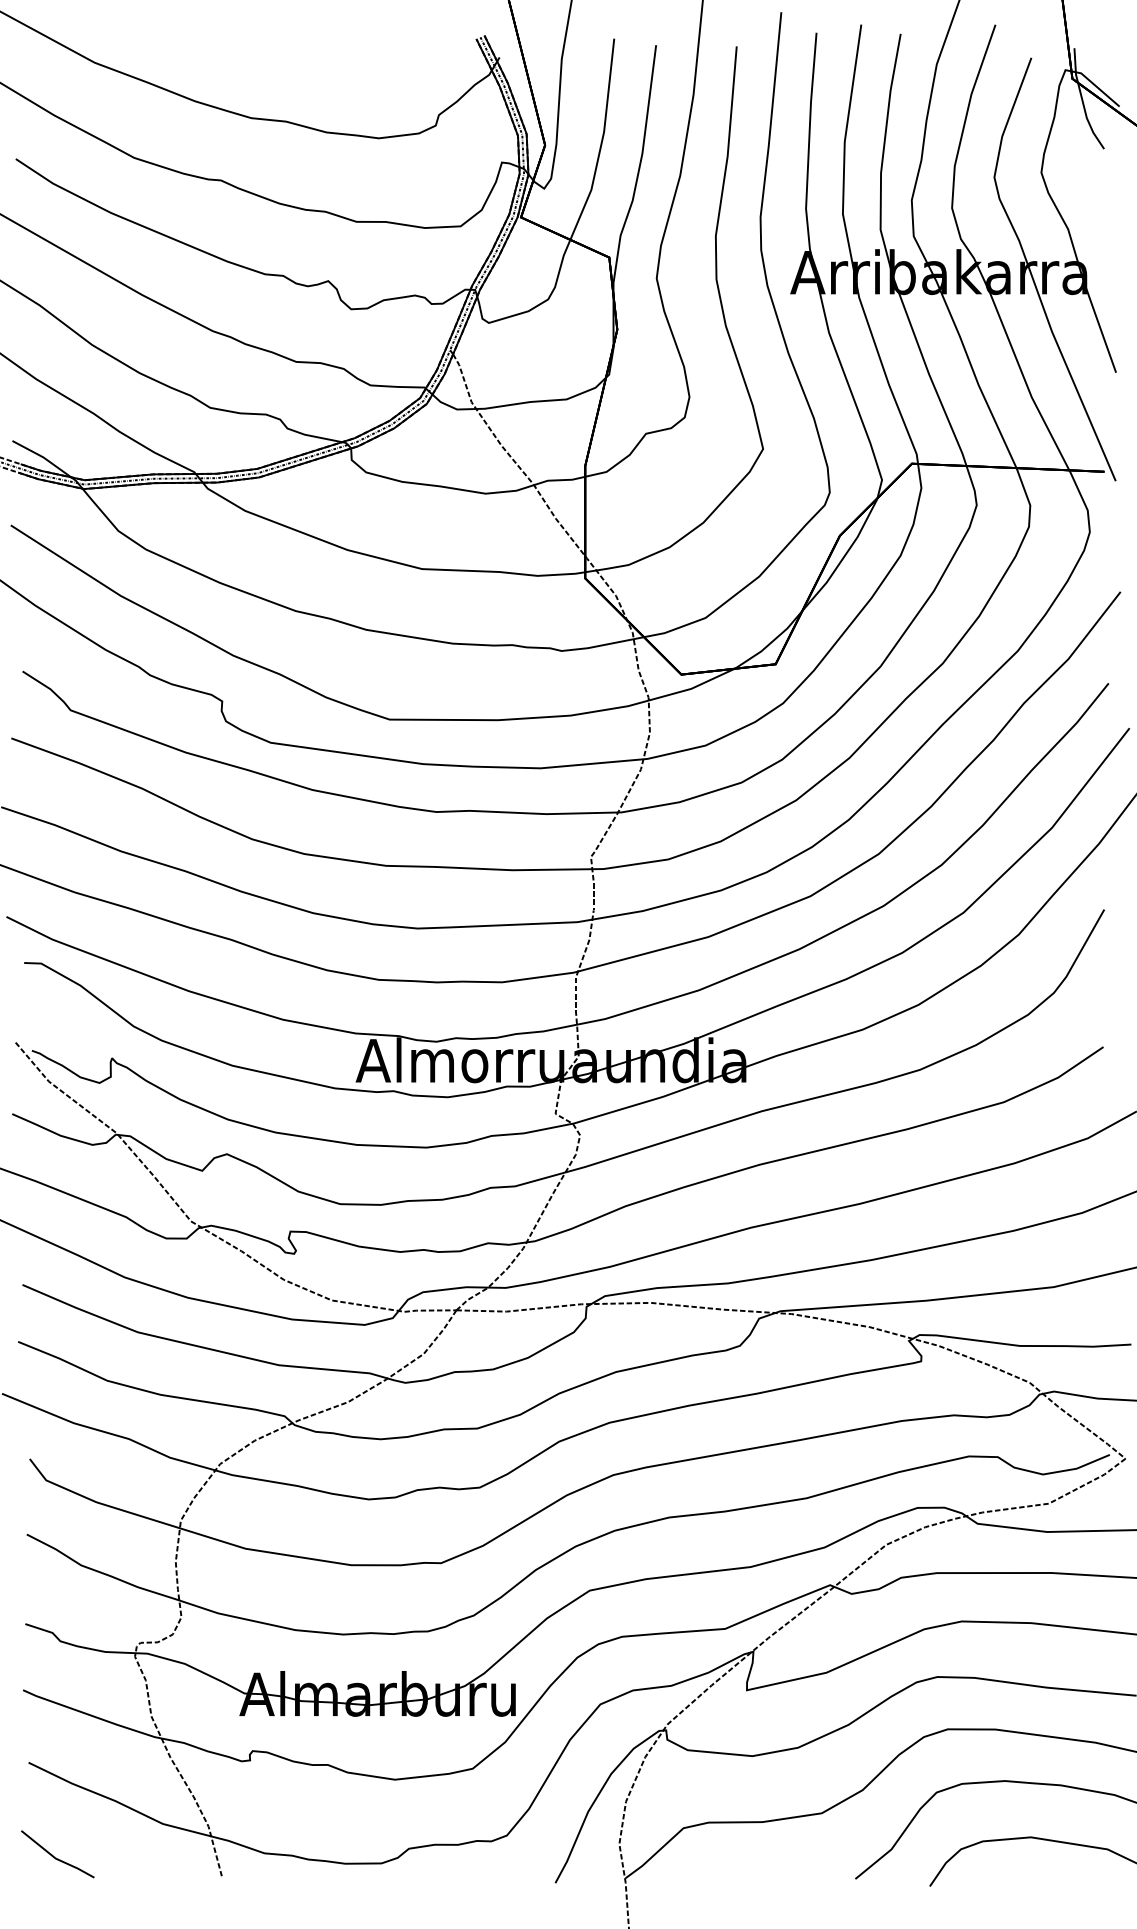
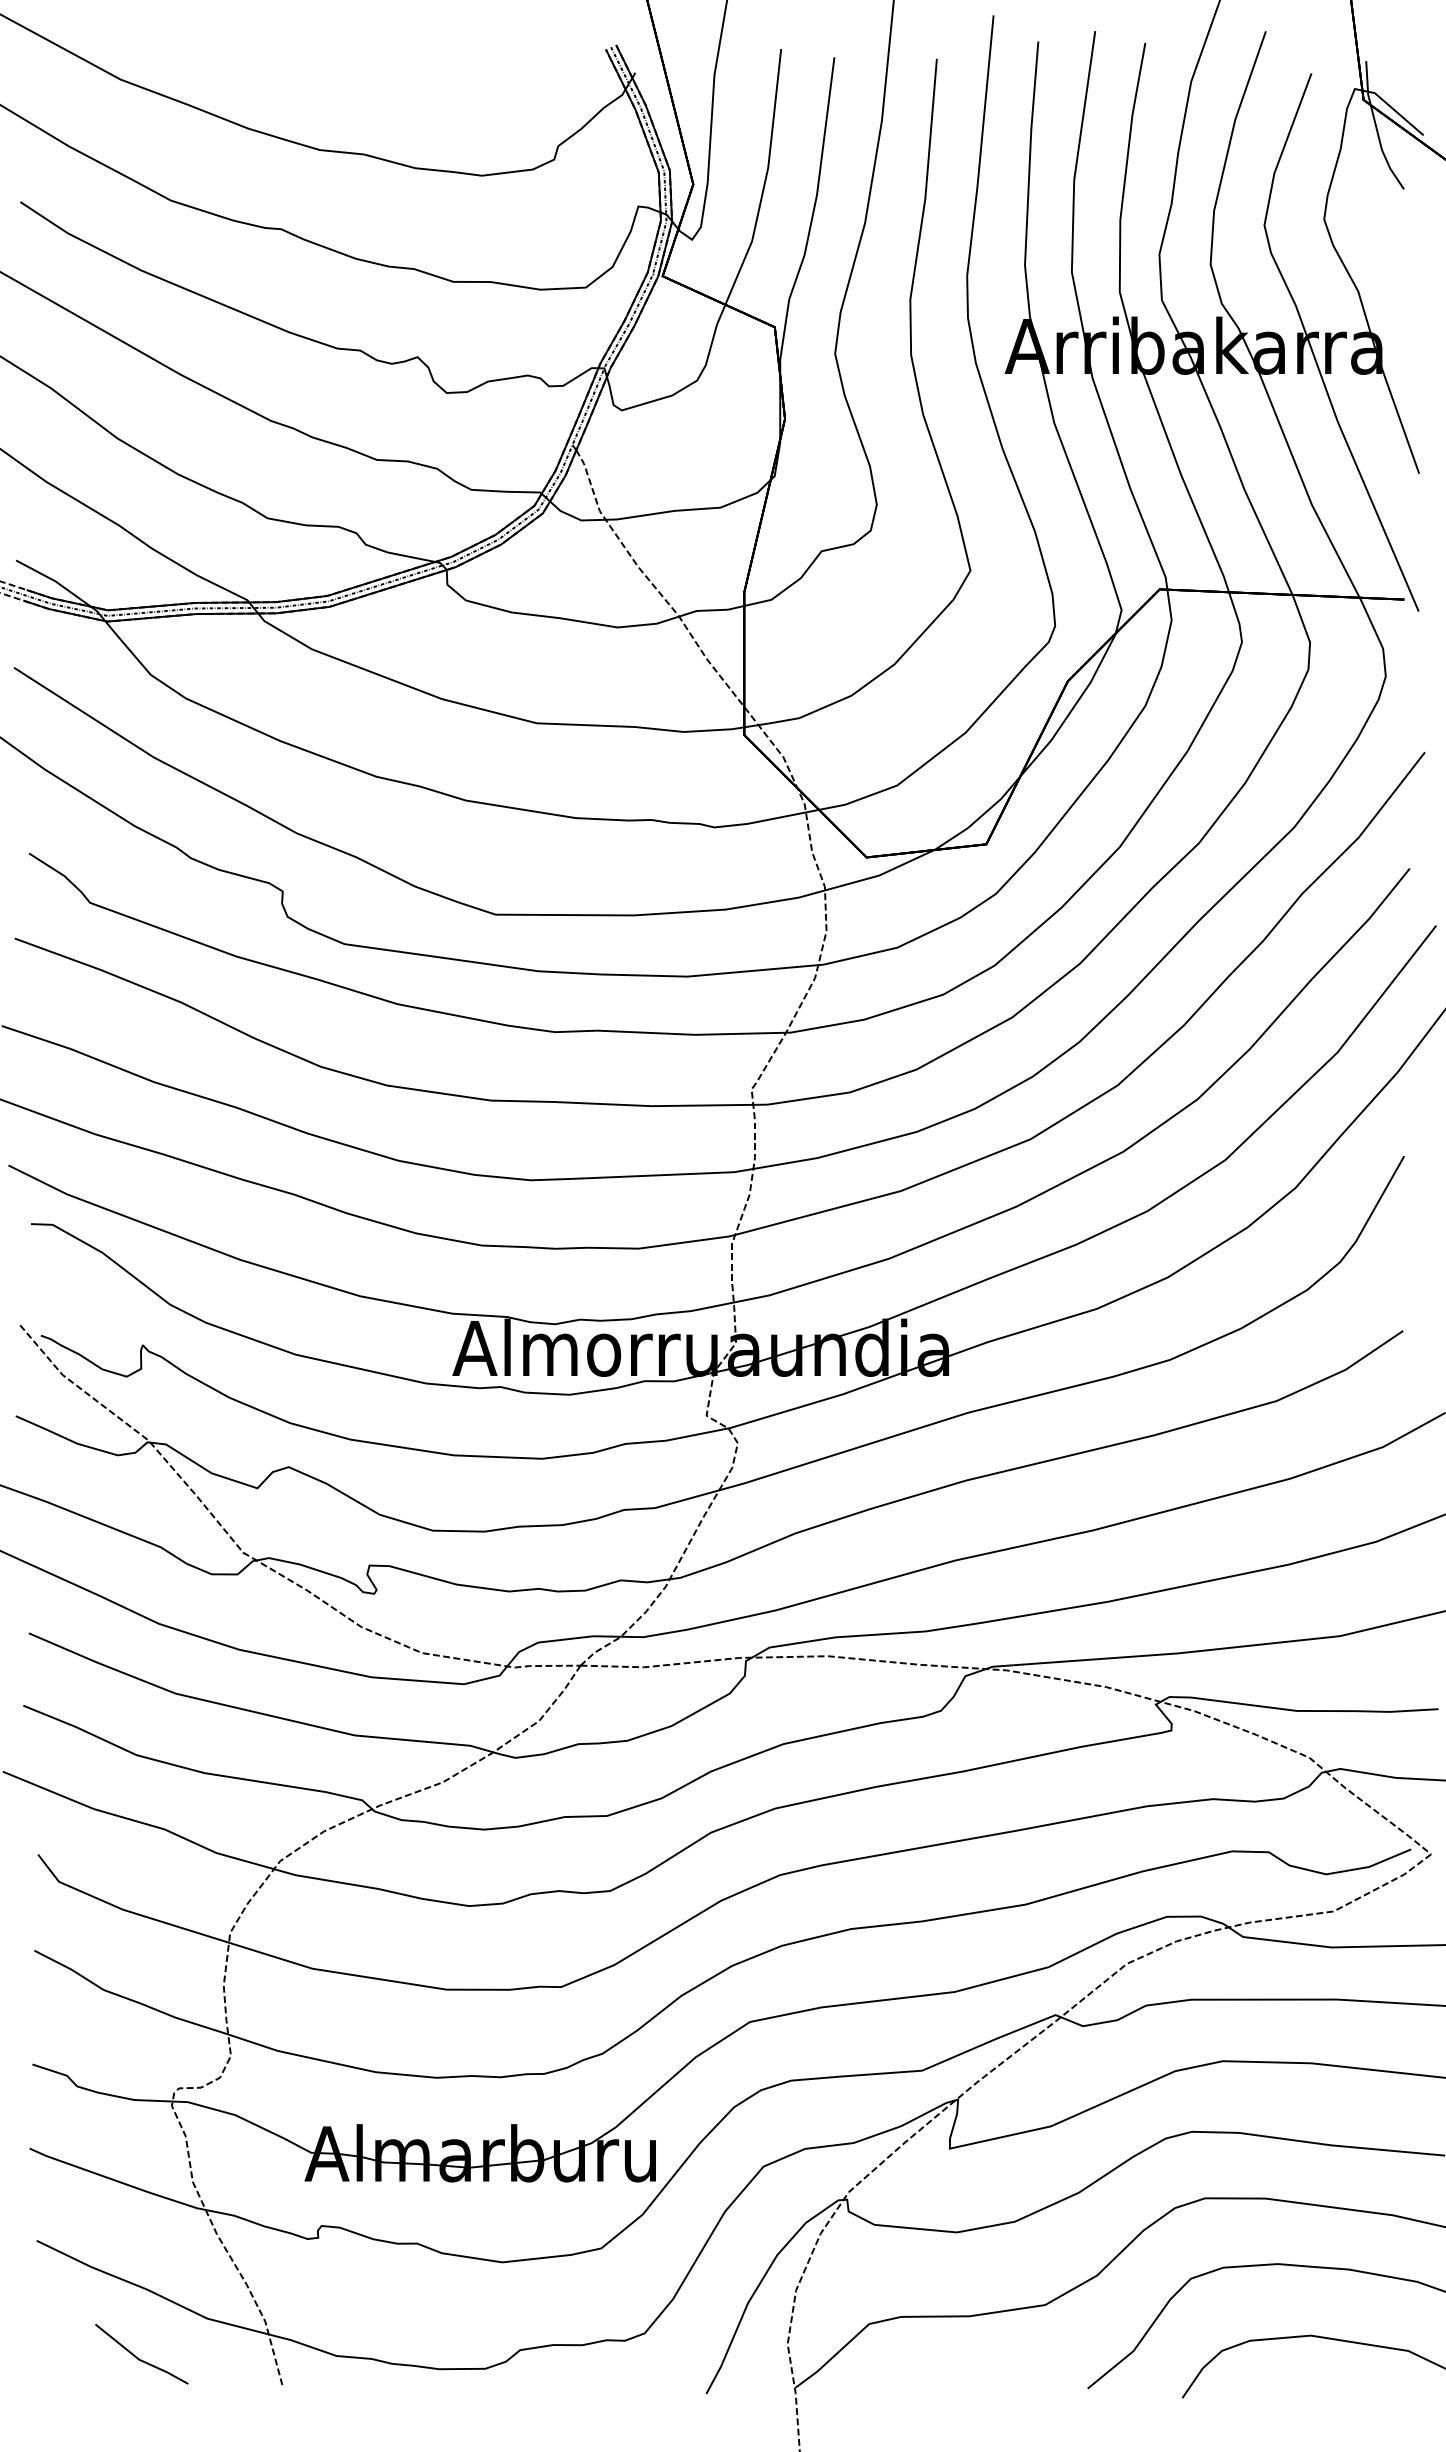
line: (55, 1856) -> (138, 2357), moved

